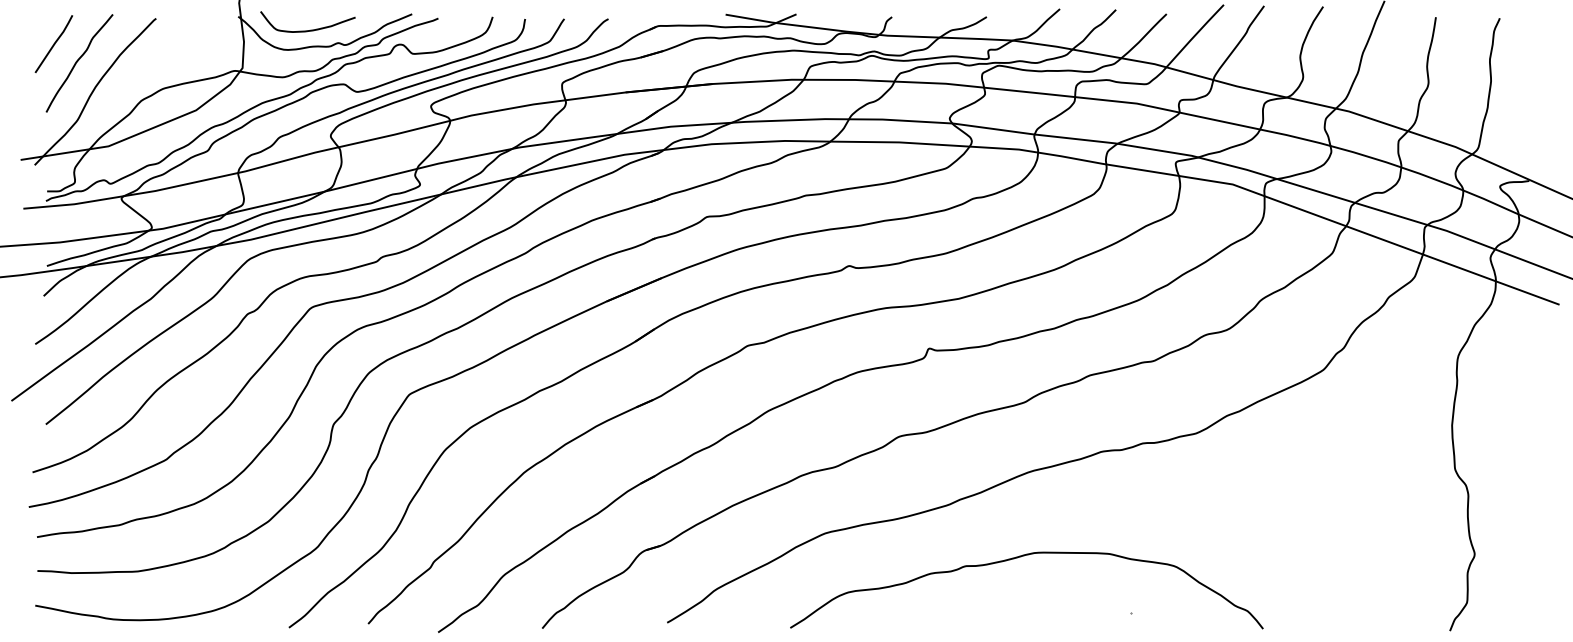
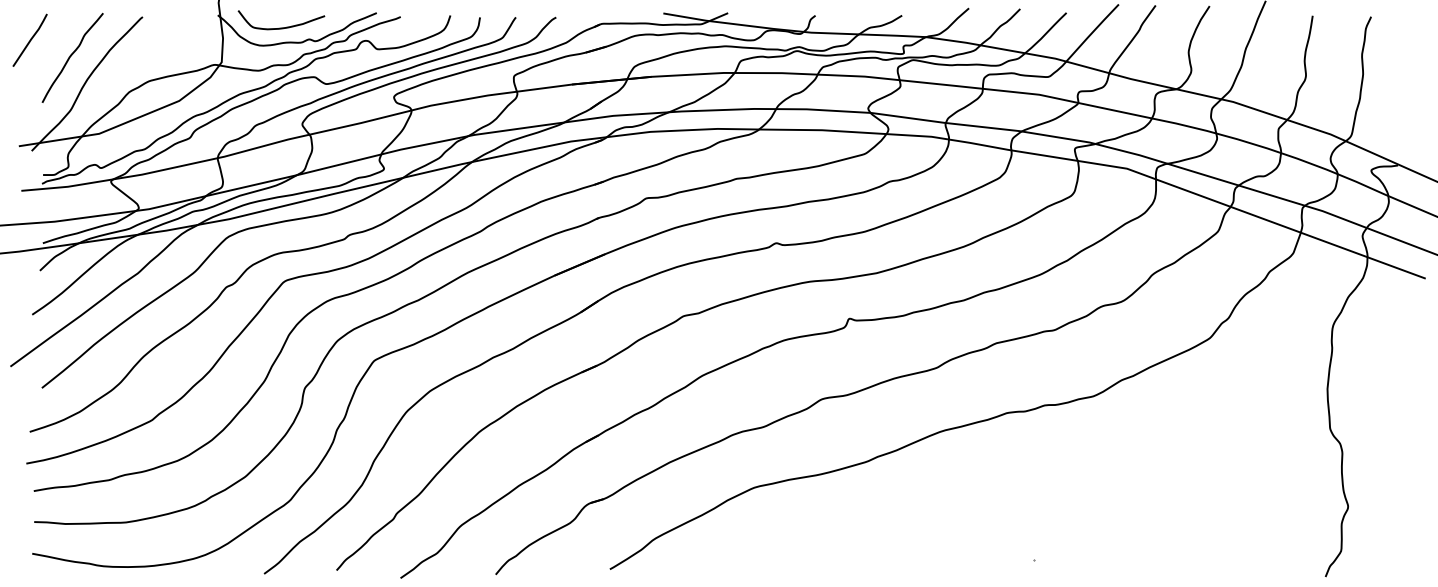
line: (53, 43) -> (29, 39), moved
curve: (1017, 558) -> (930, 510), removed

